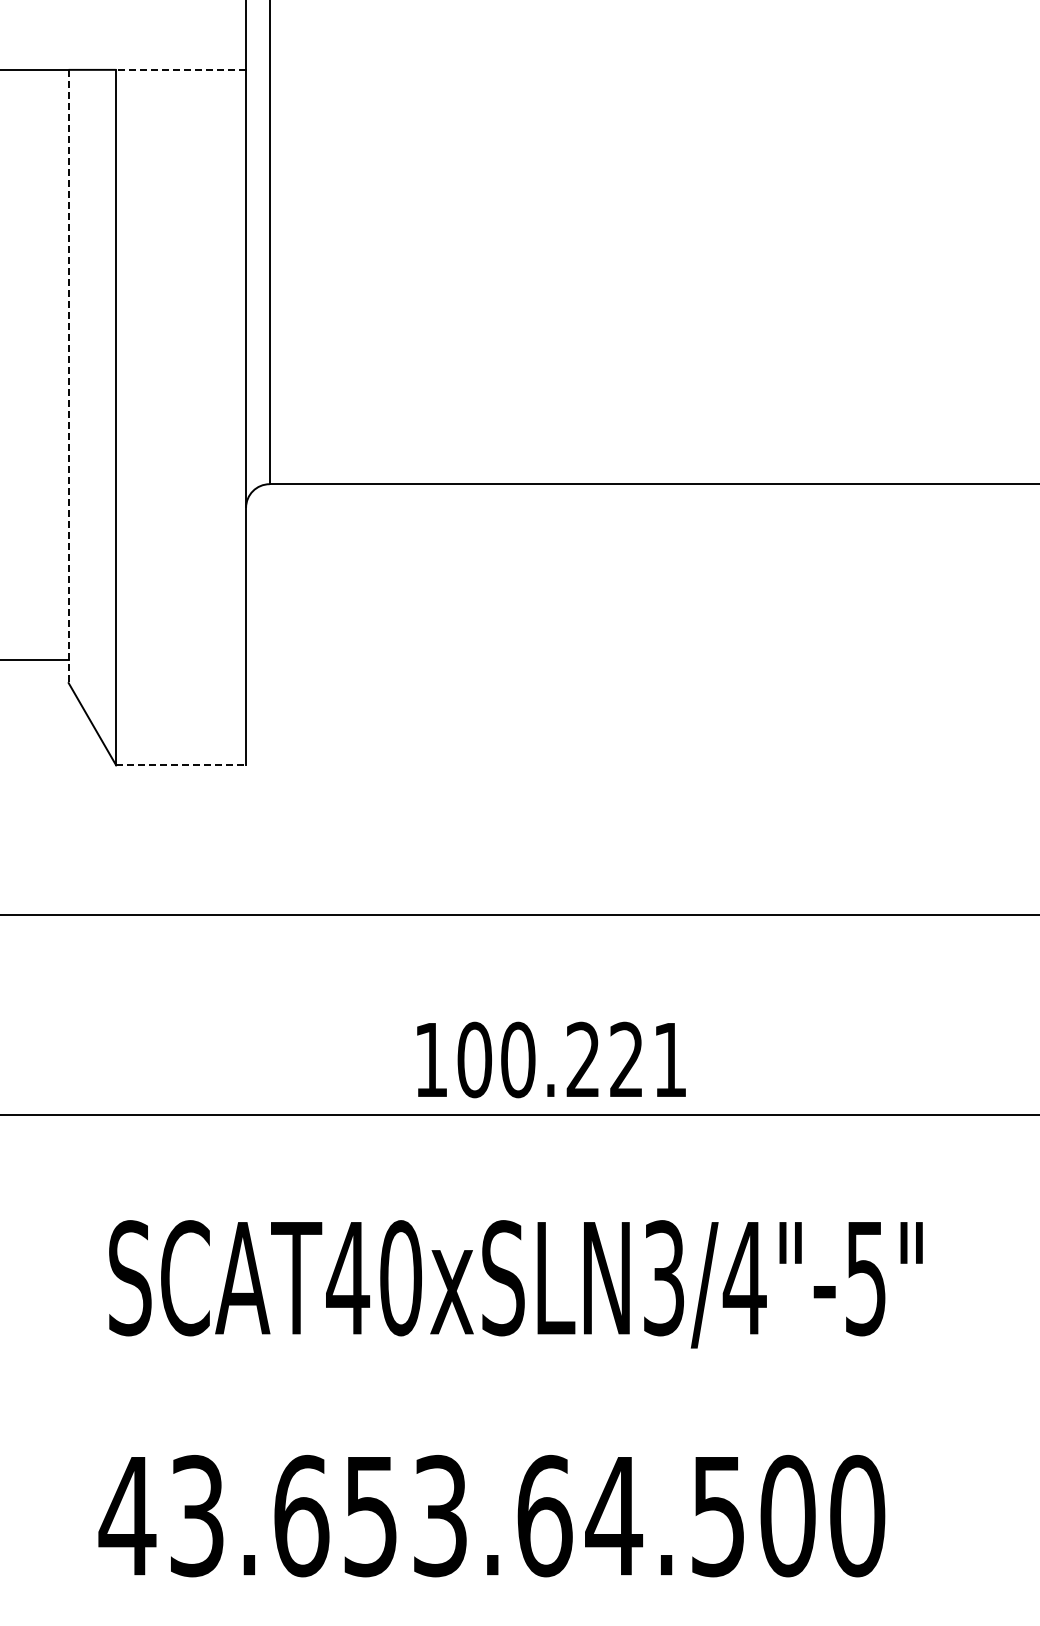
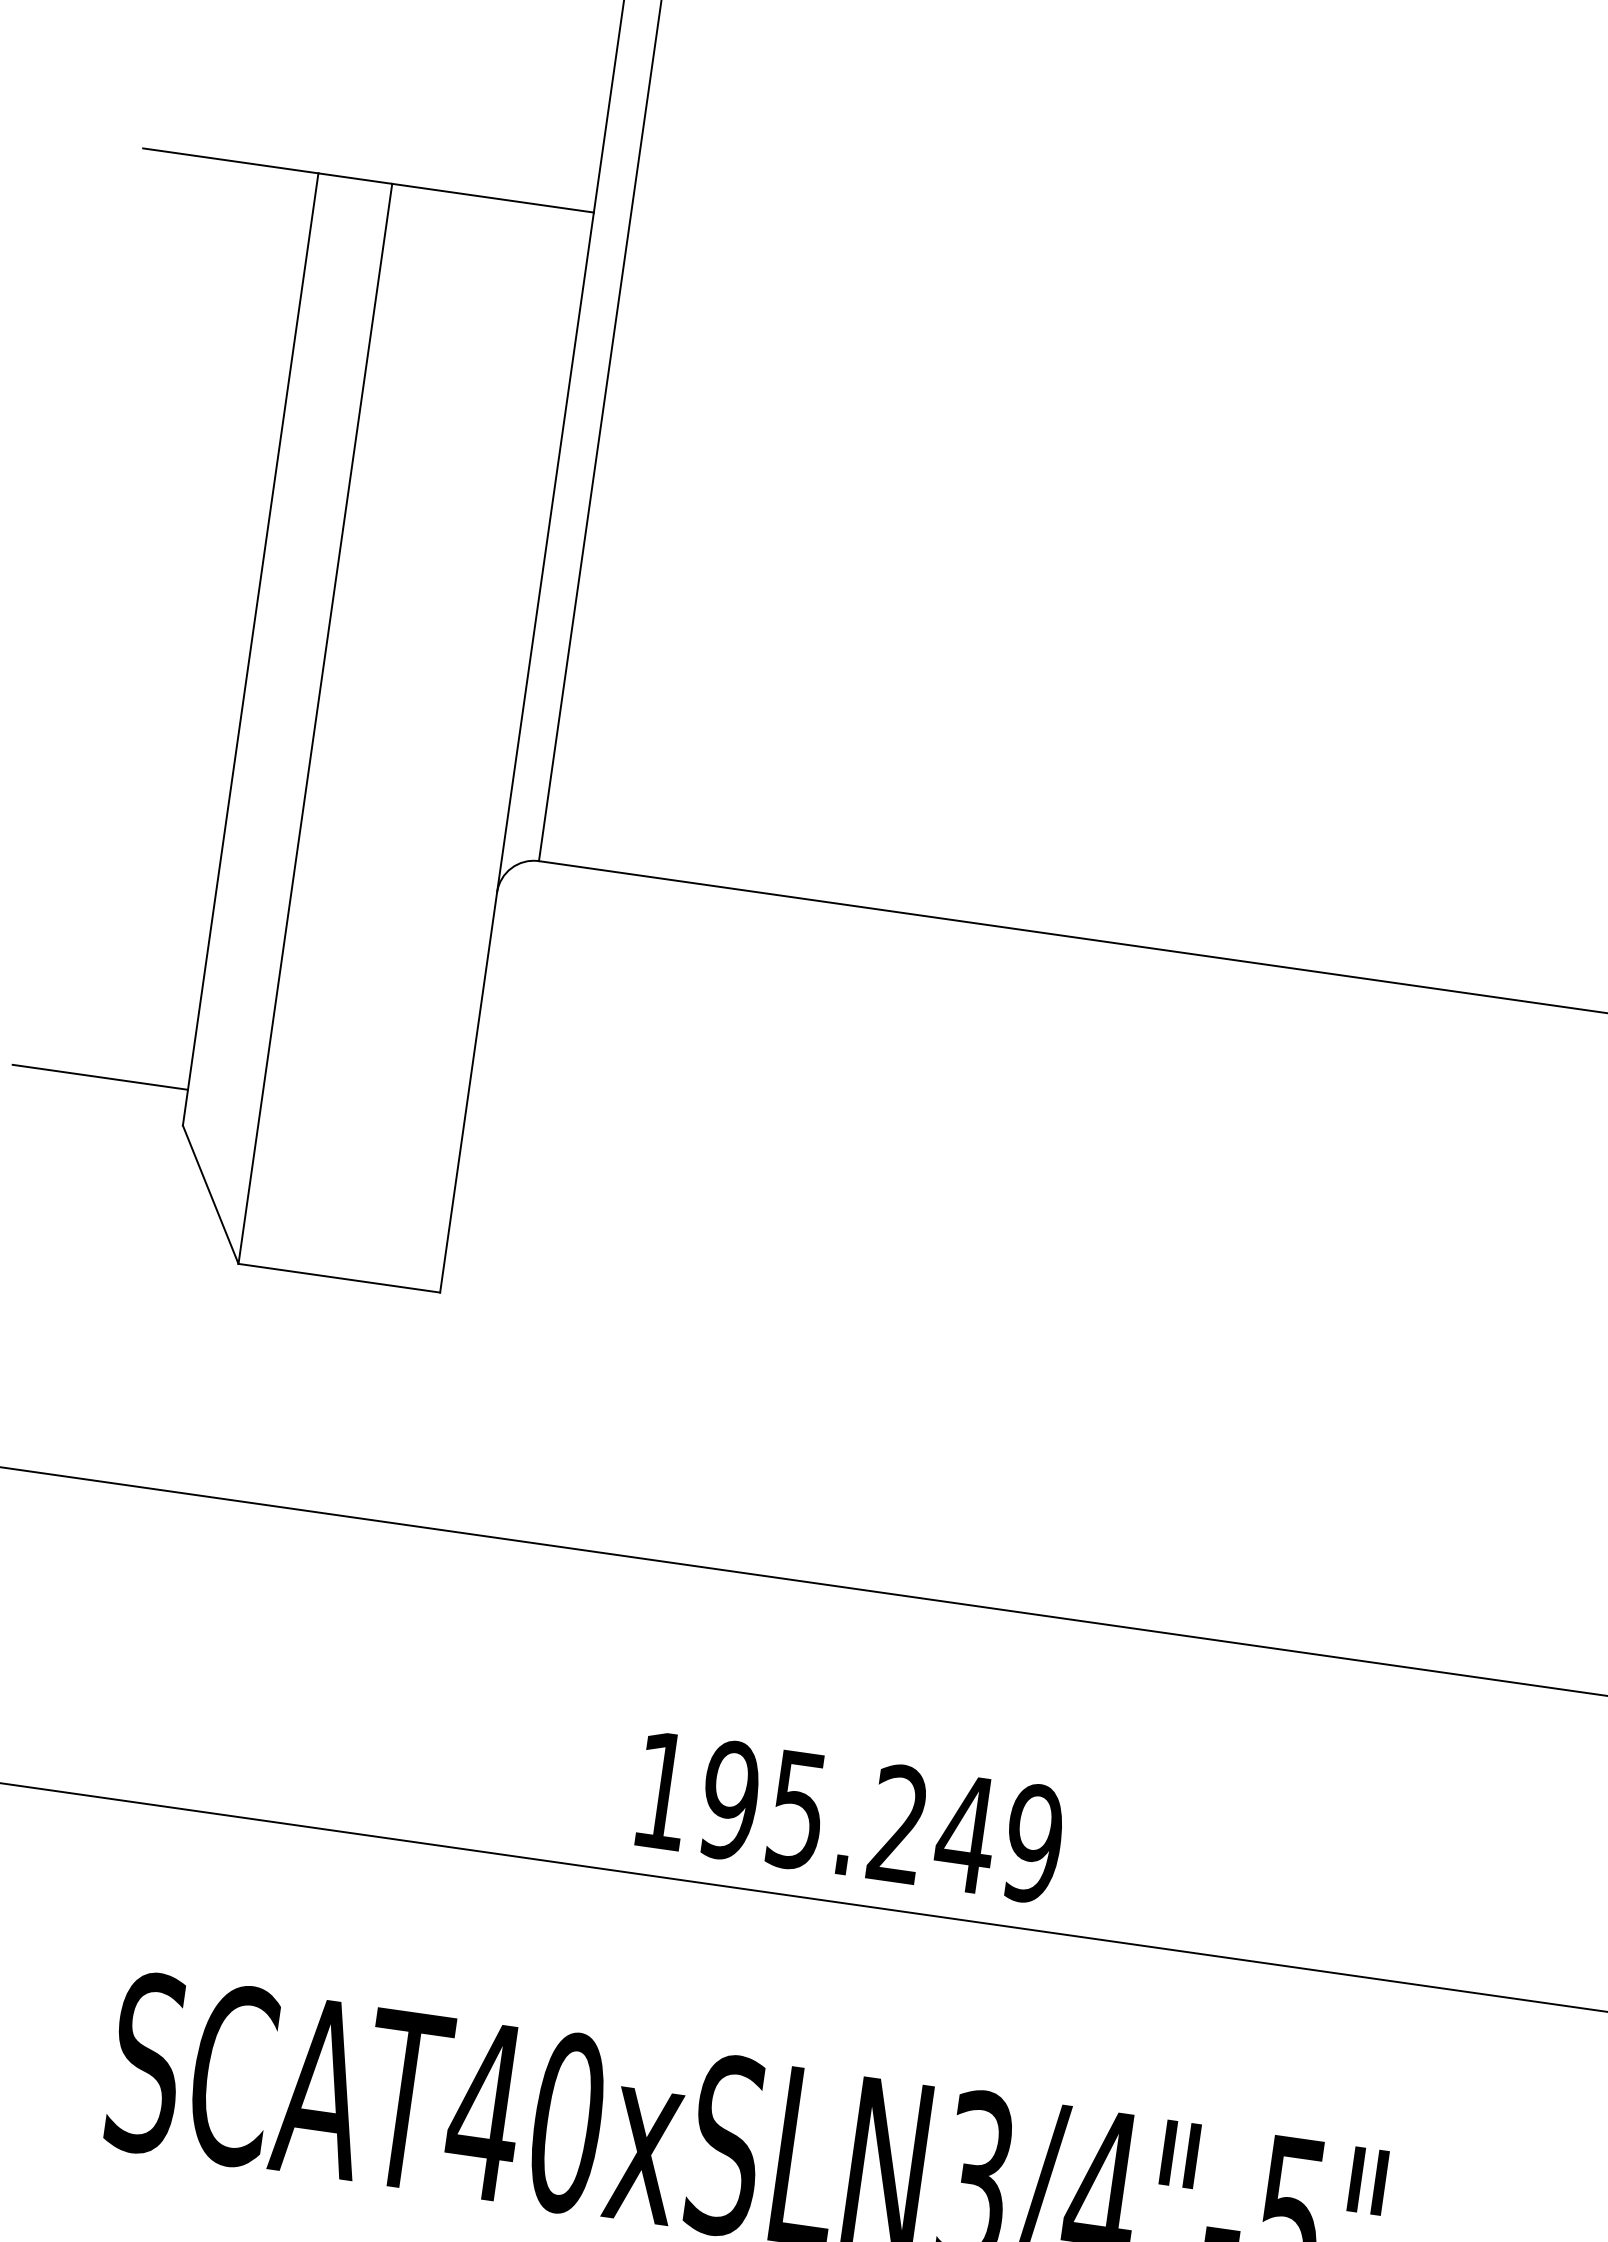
line: (181, 69) -> (493, 197), dashed -> solid
line: (68, 376) -> (250, 649), dashed -> solid
line: (181, 765) -> (339, 1278), dashed -> solid
text: (572, 1059) -> (882, 1821), 100.221 -> 195.249

